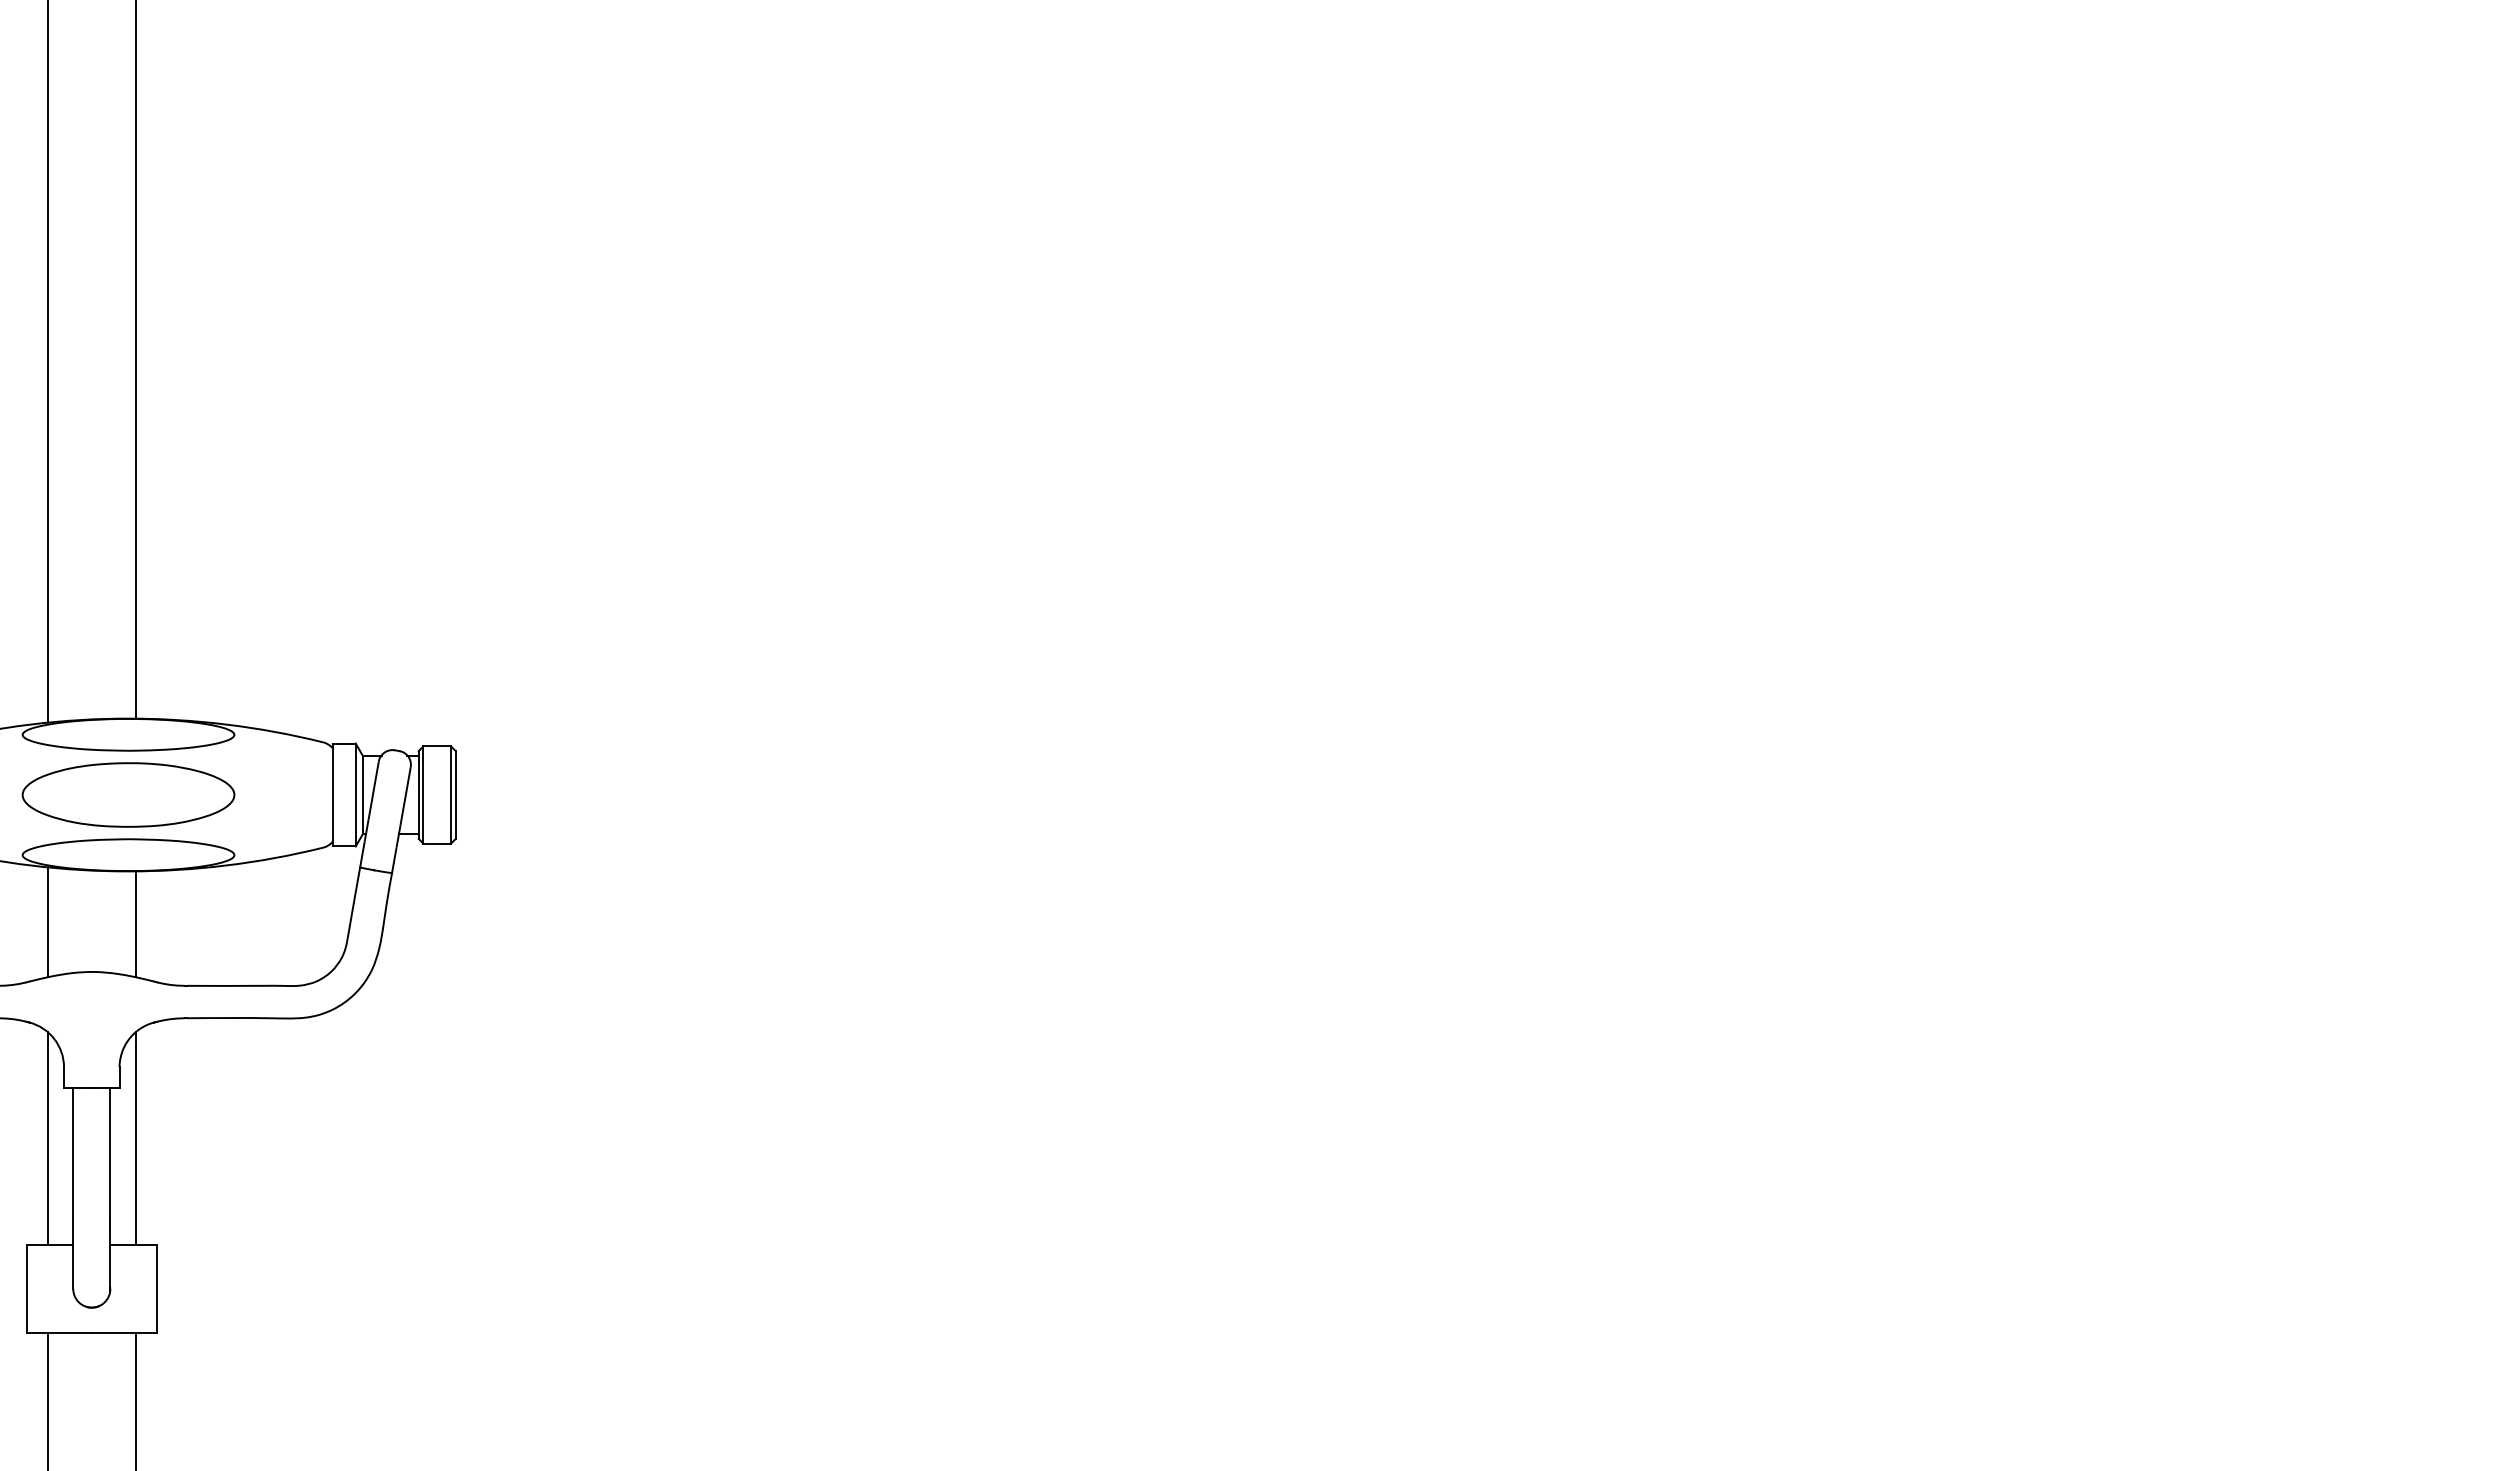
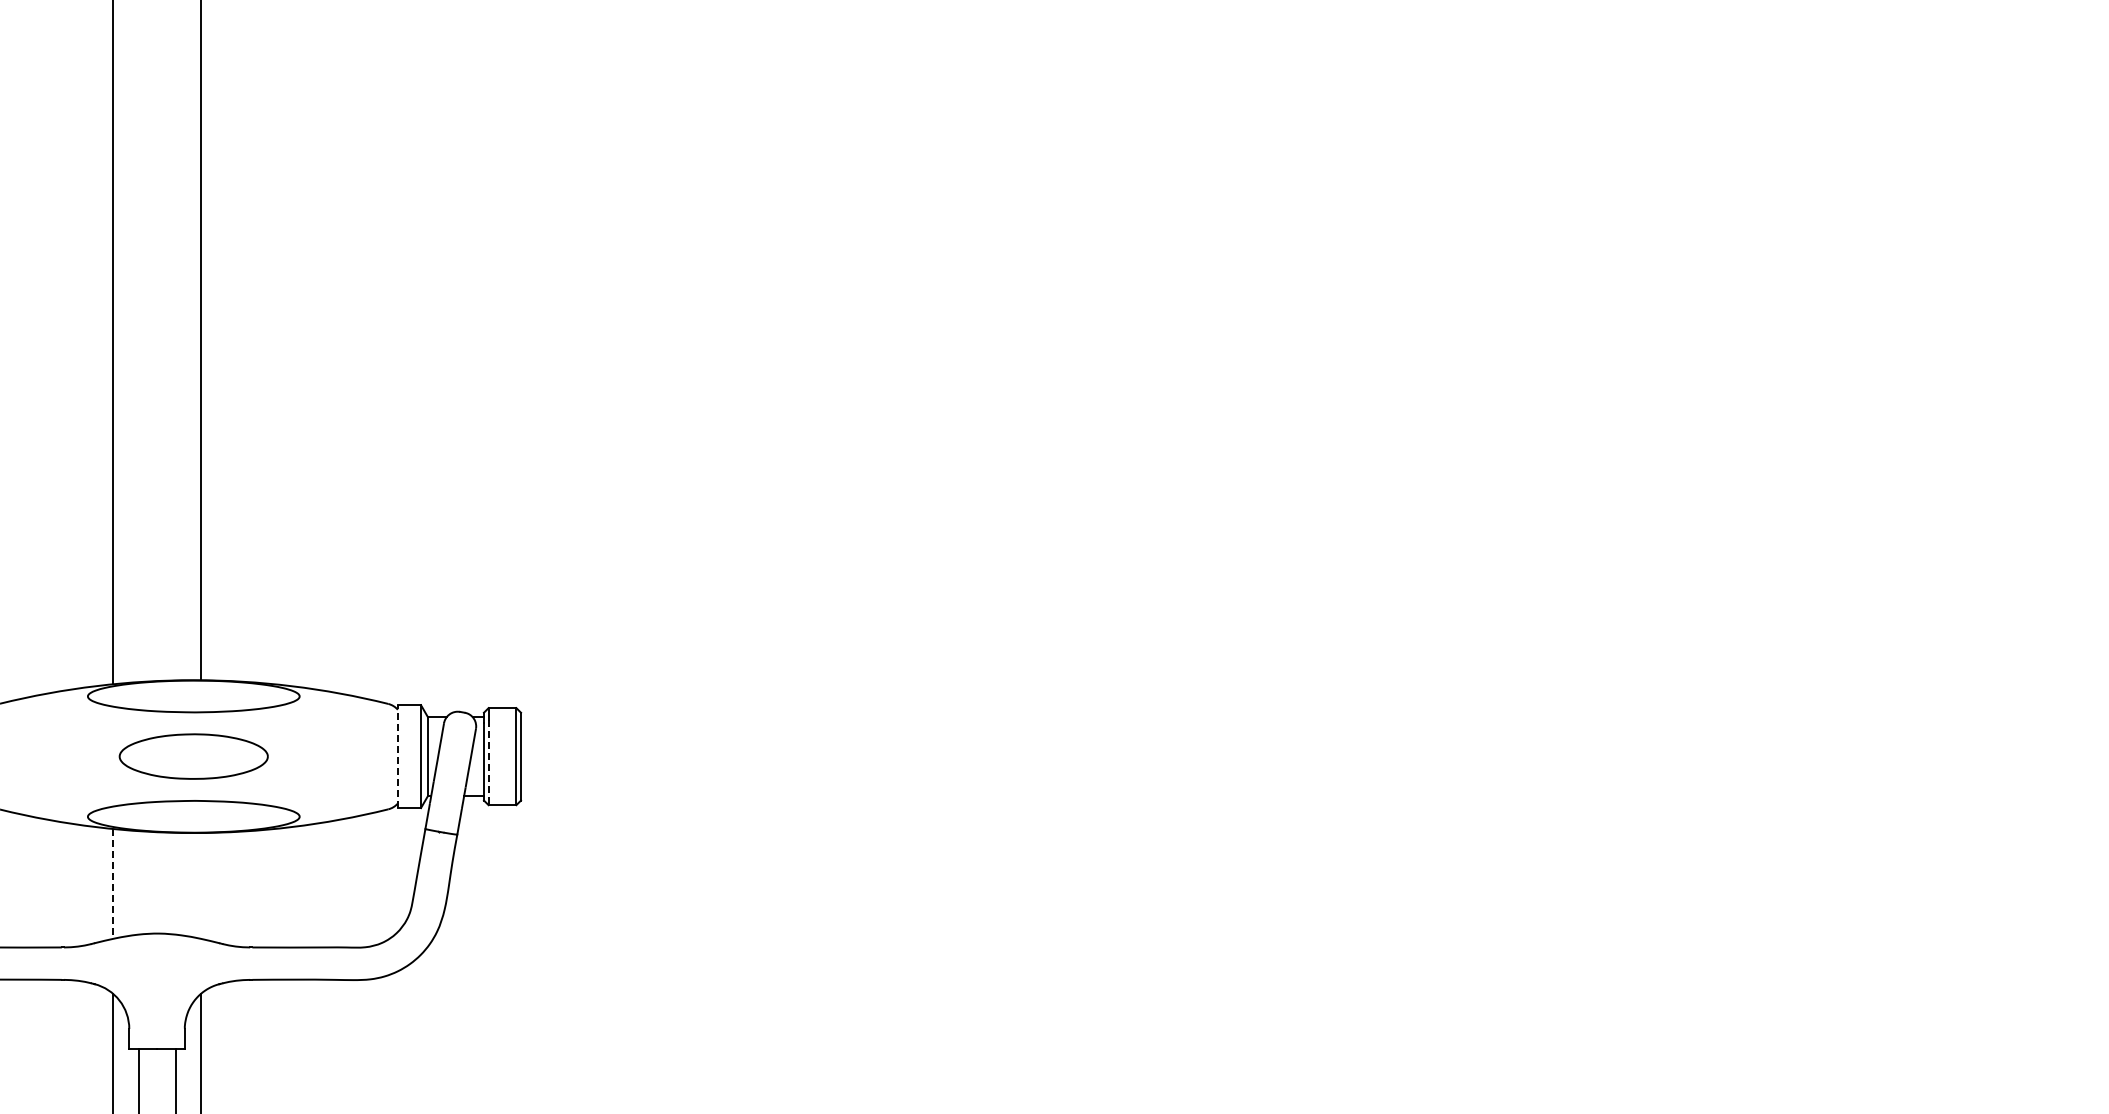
part: (128, 794) -> (193, 756), size x0.7
line: (332, 794) -> (397, 756), solid -> dashed
line: (423, 800) -> (488, 762), solid -> dashed
line: (47, 922) -> (112, 884), solid -> dashed
line: (135, 924) -> (200, 886), removed

